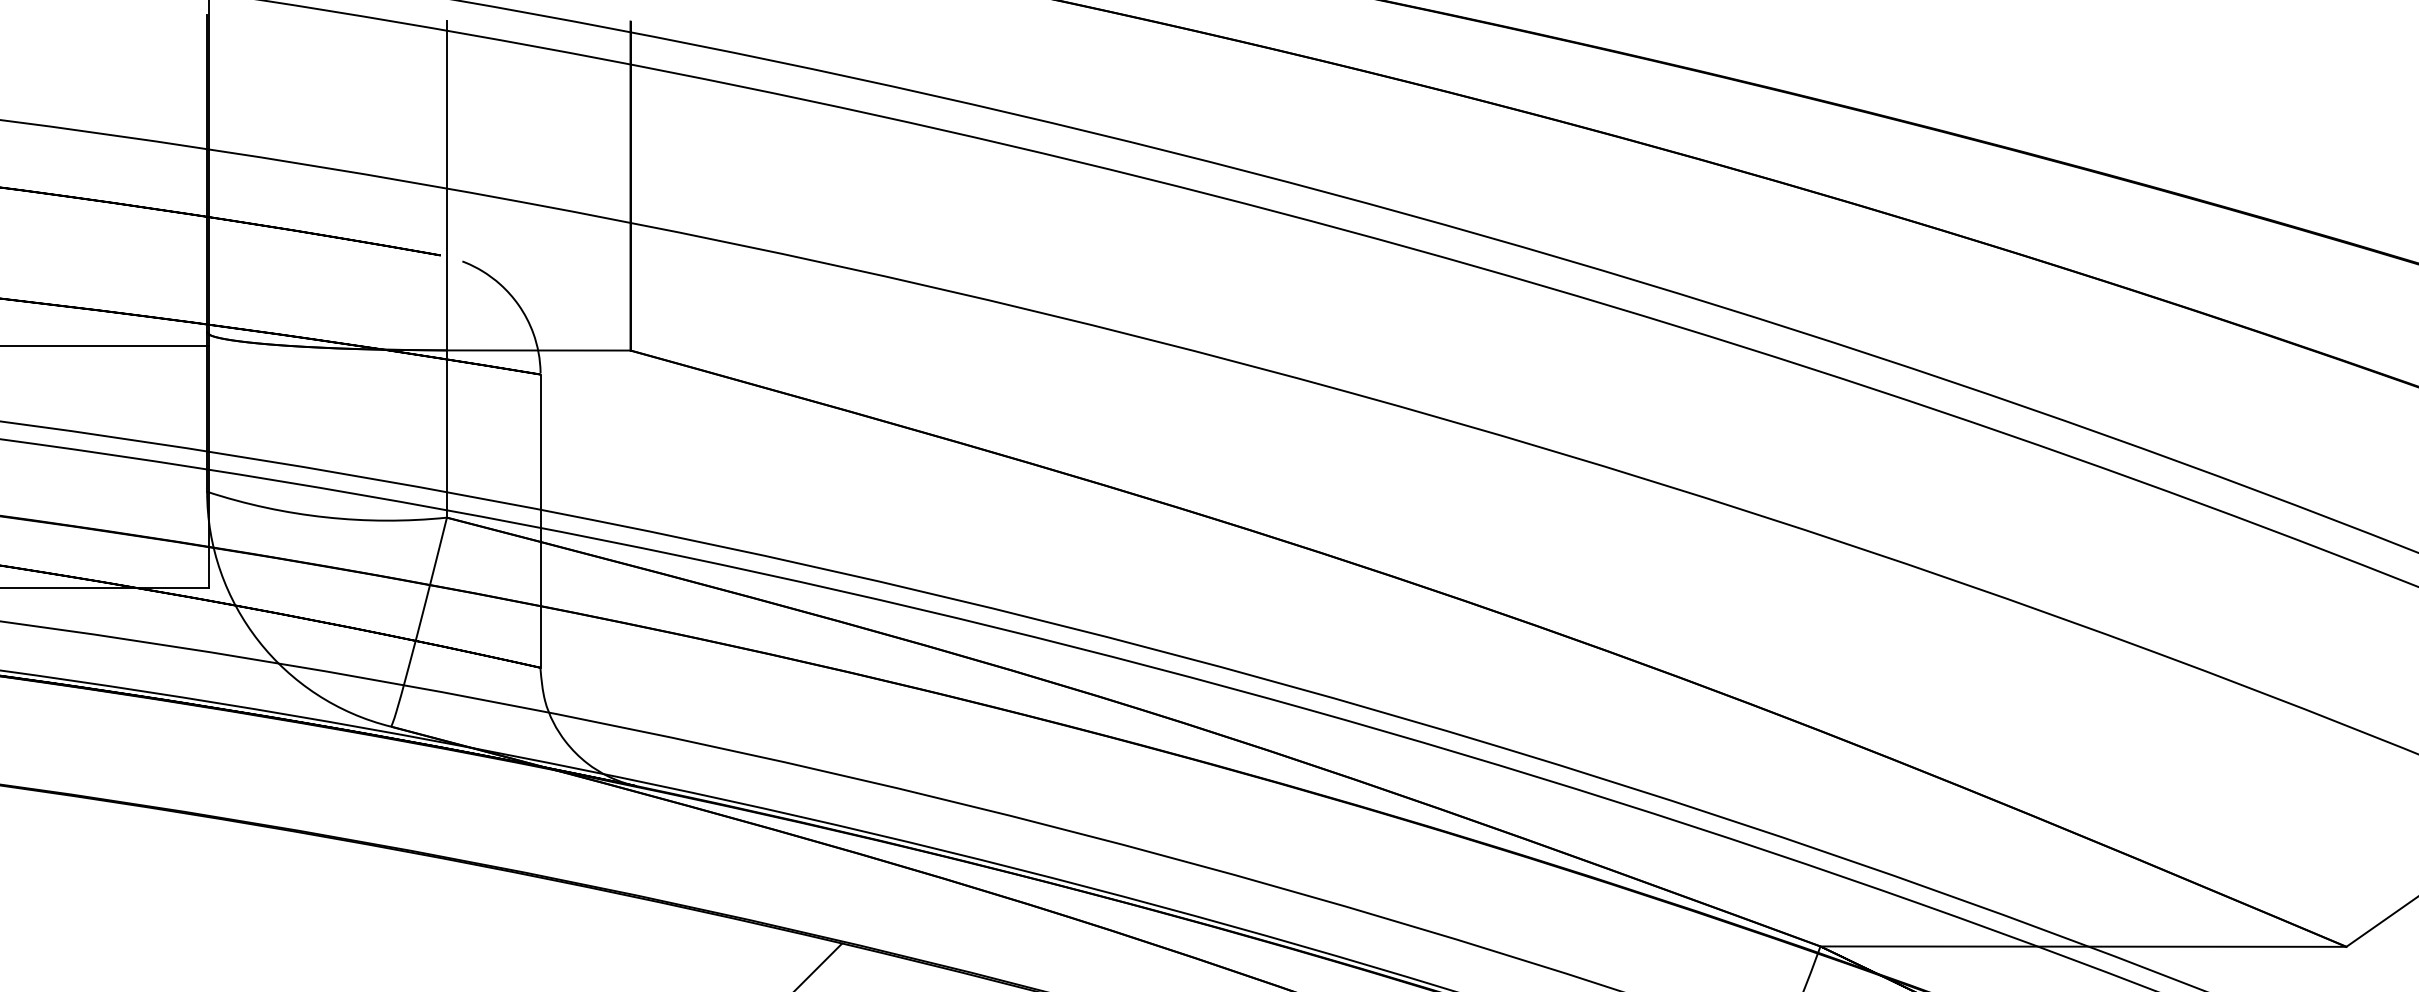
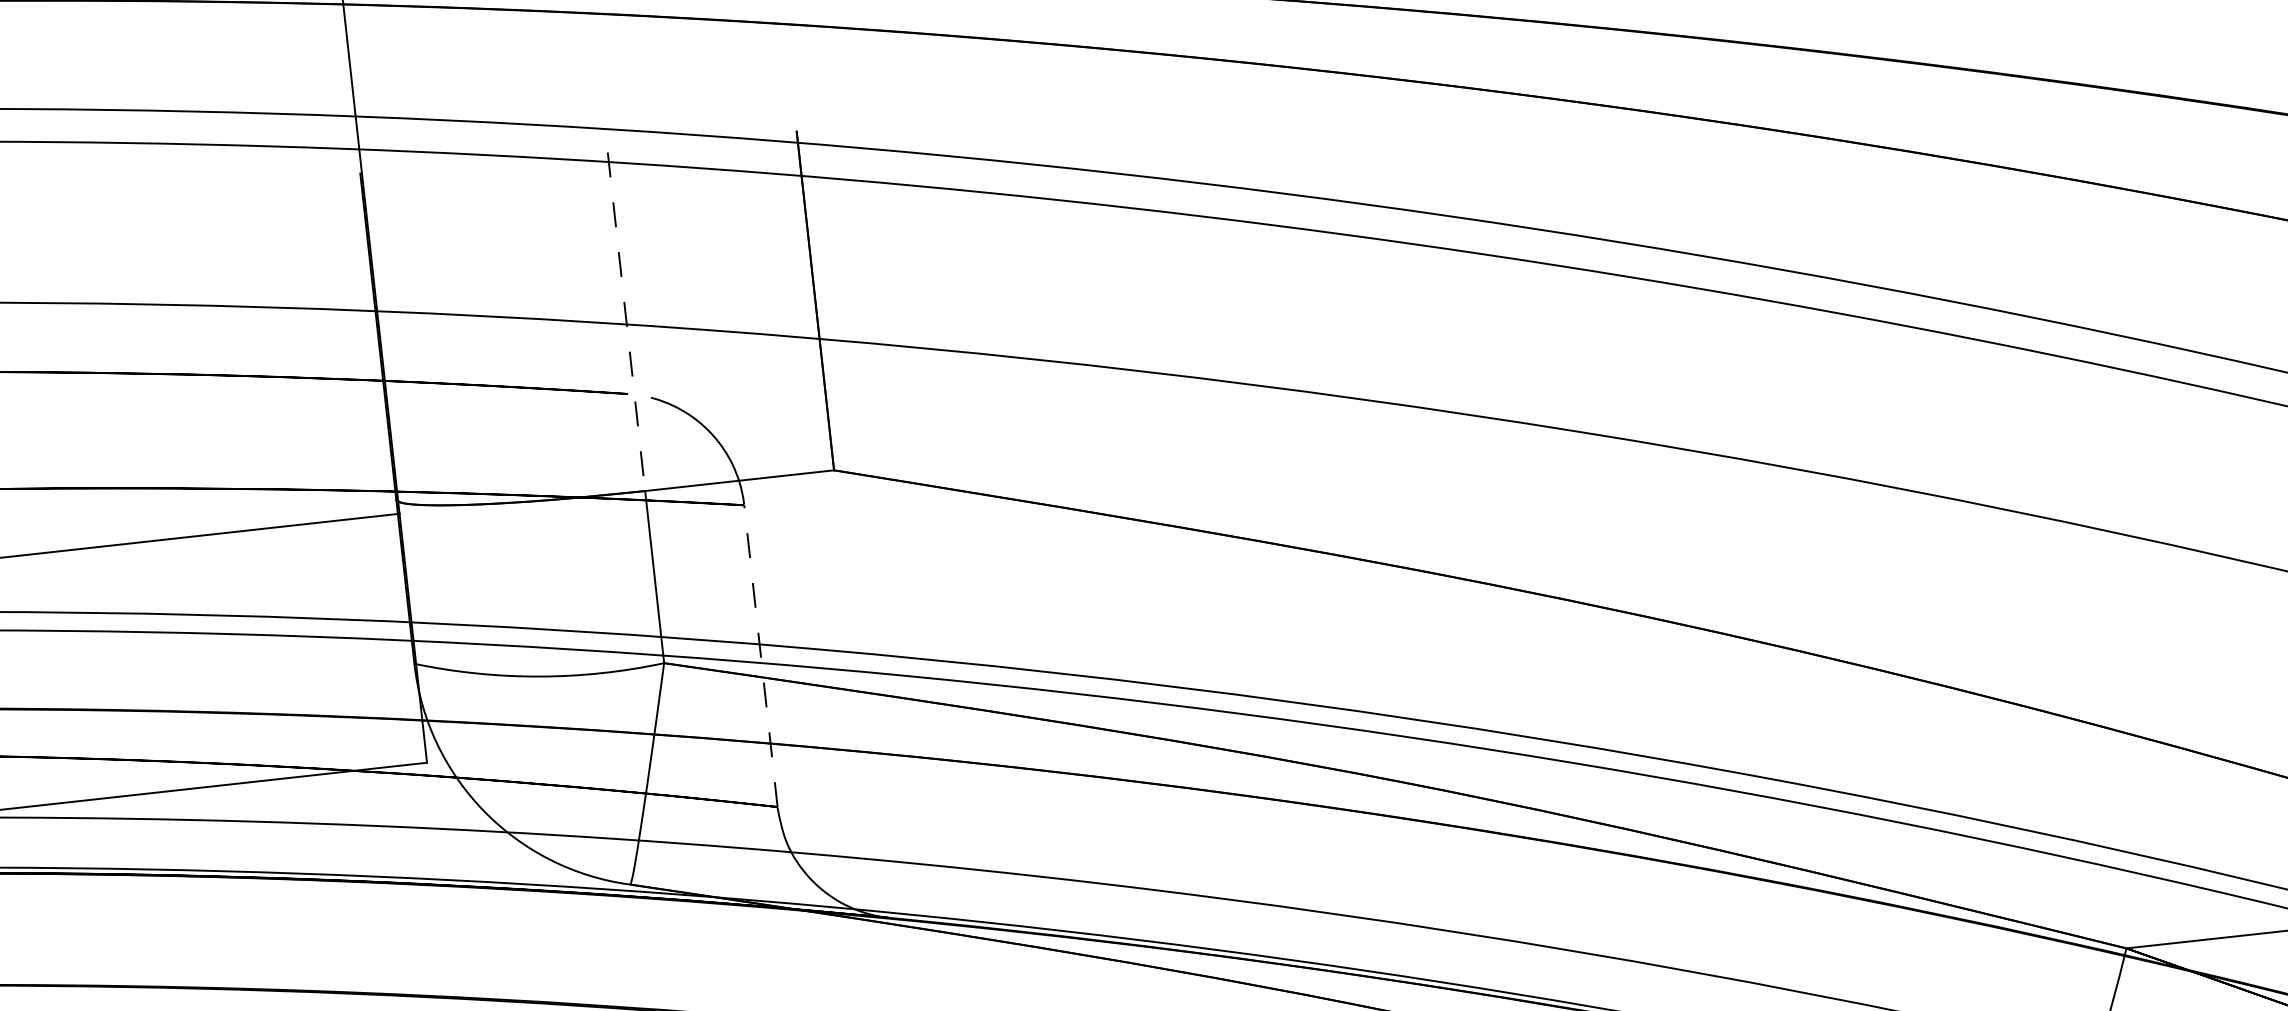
line: (446, 186) -> (626, 322), solid -> dashed
line: (540, 521) -> (760, 656), solid -> dashed

